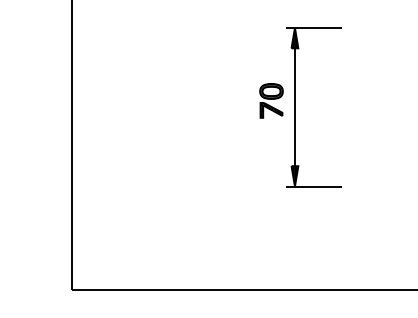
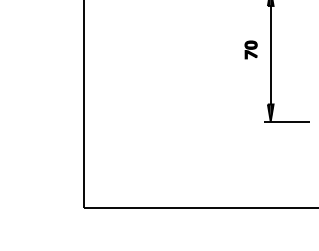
part: (271, 100) -> (251, 49), size x0.6

